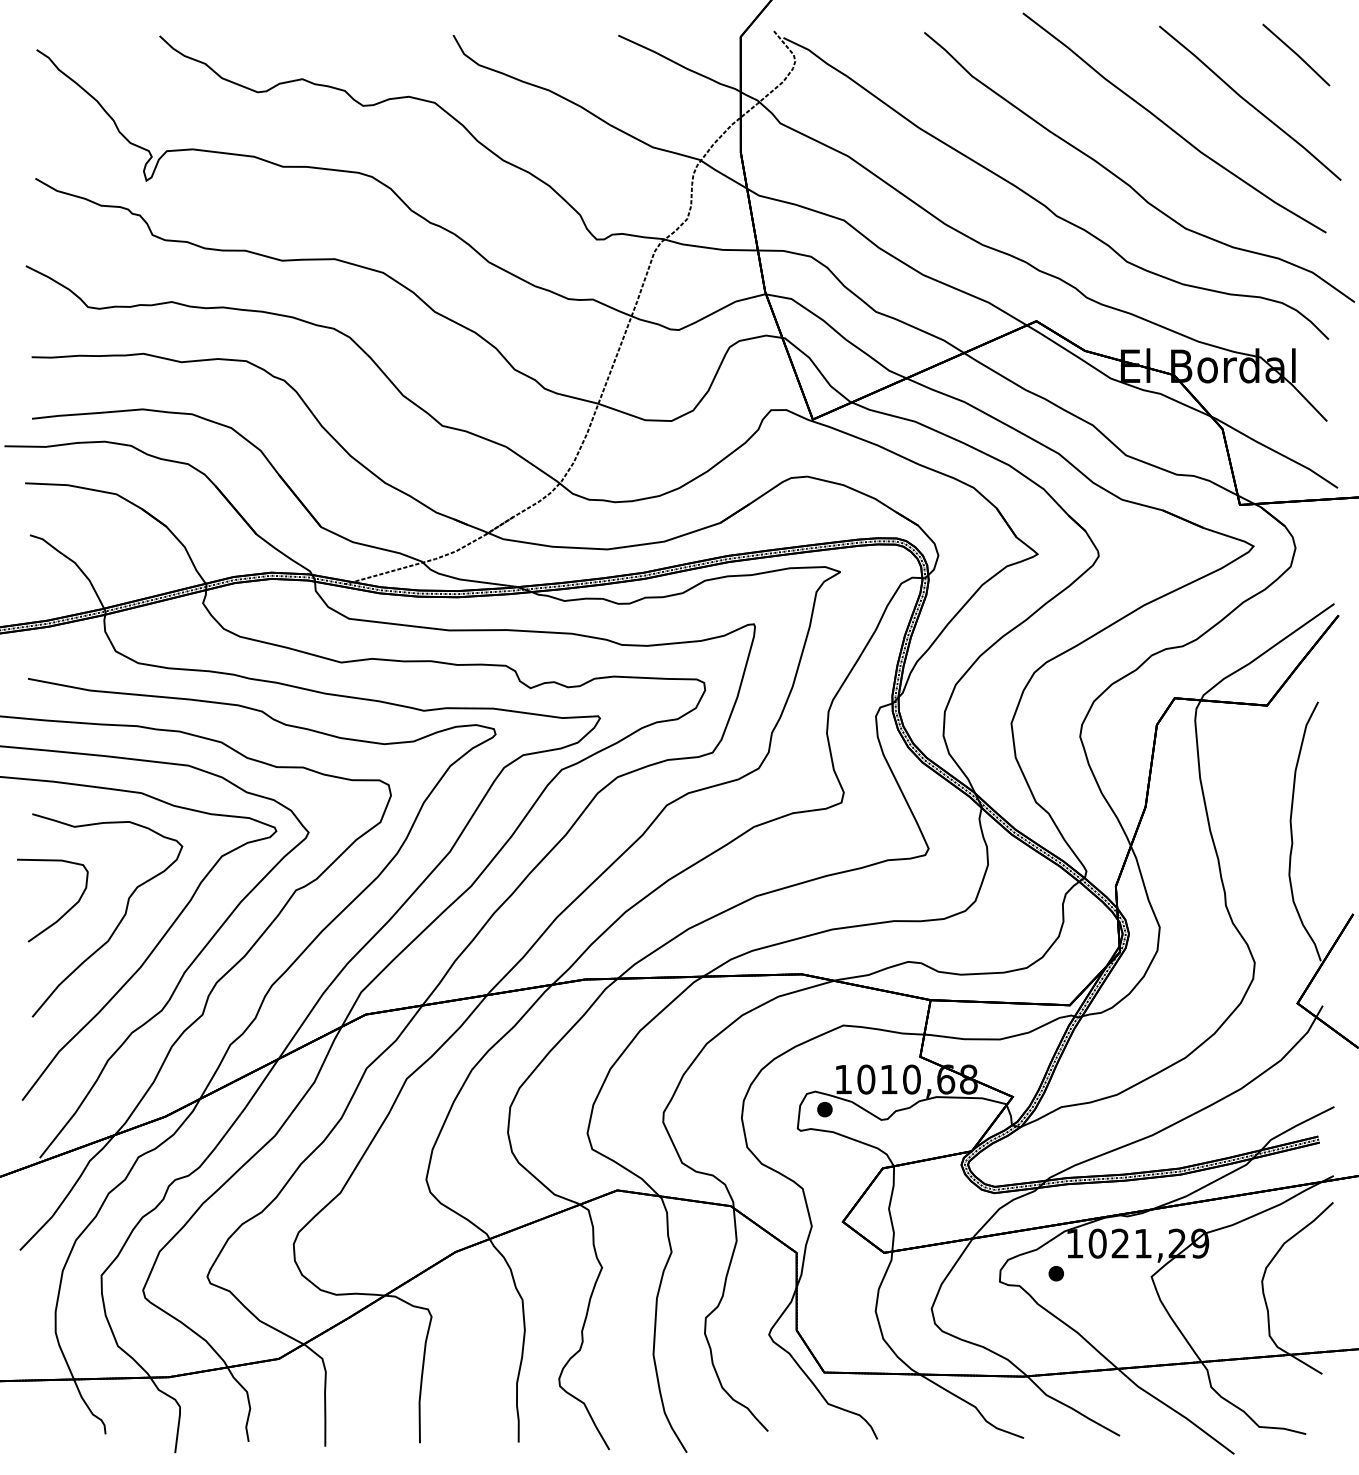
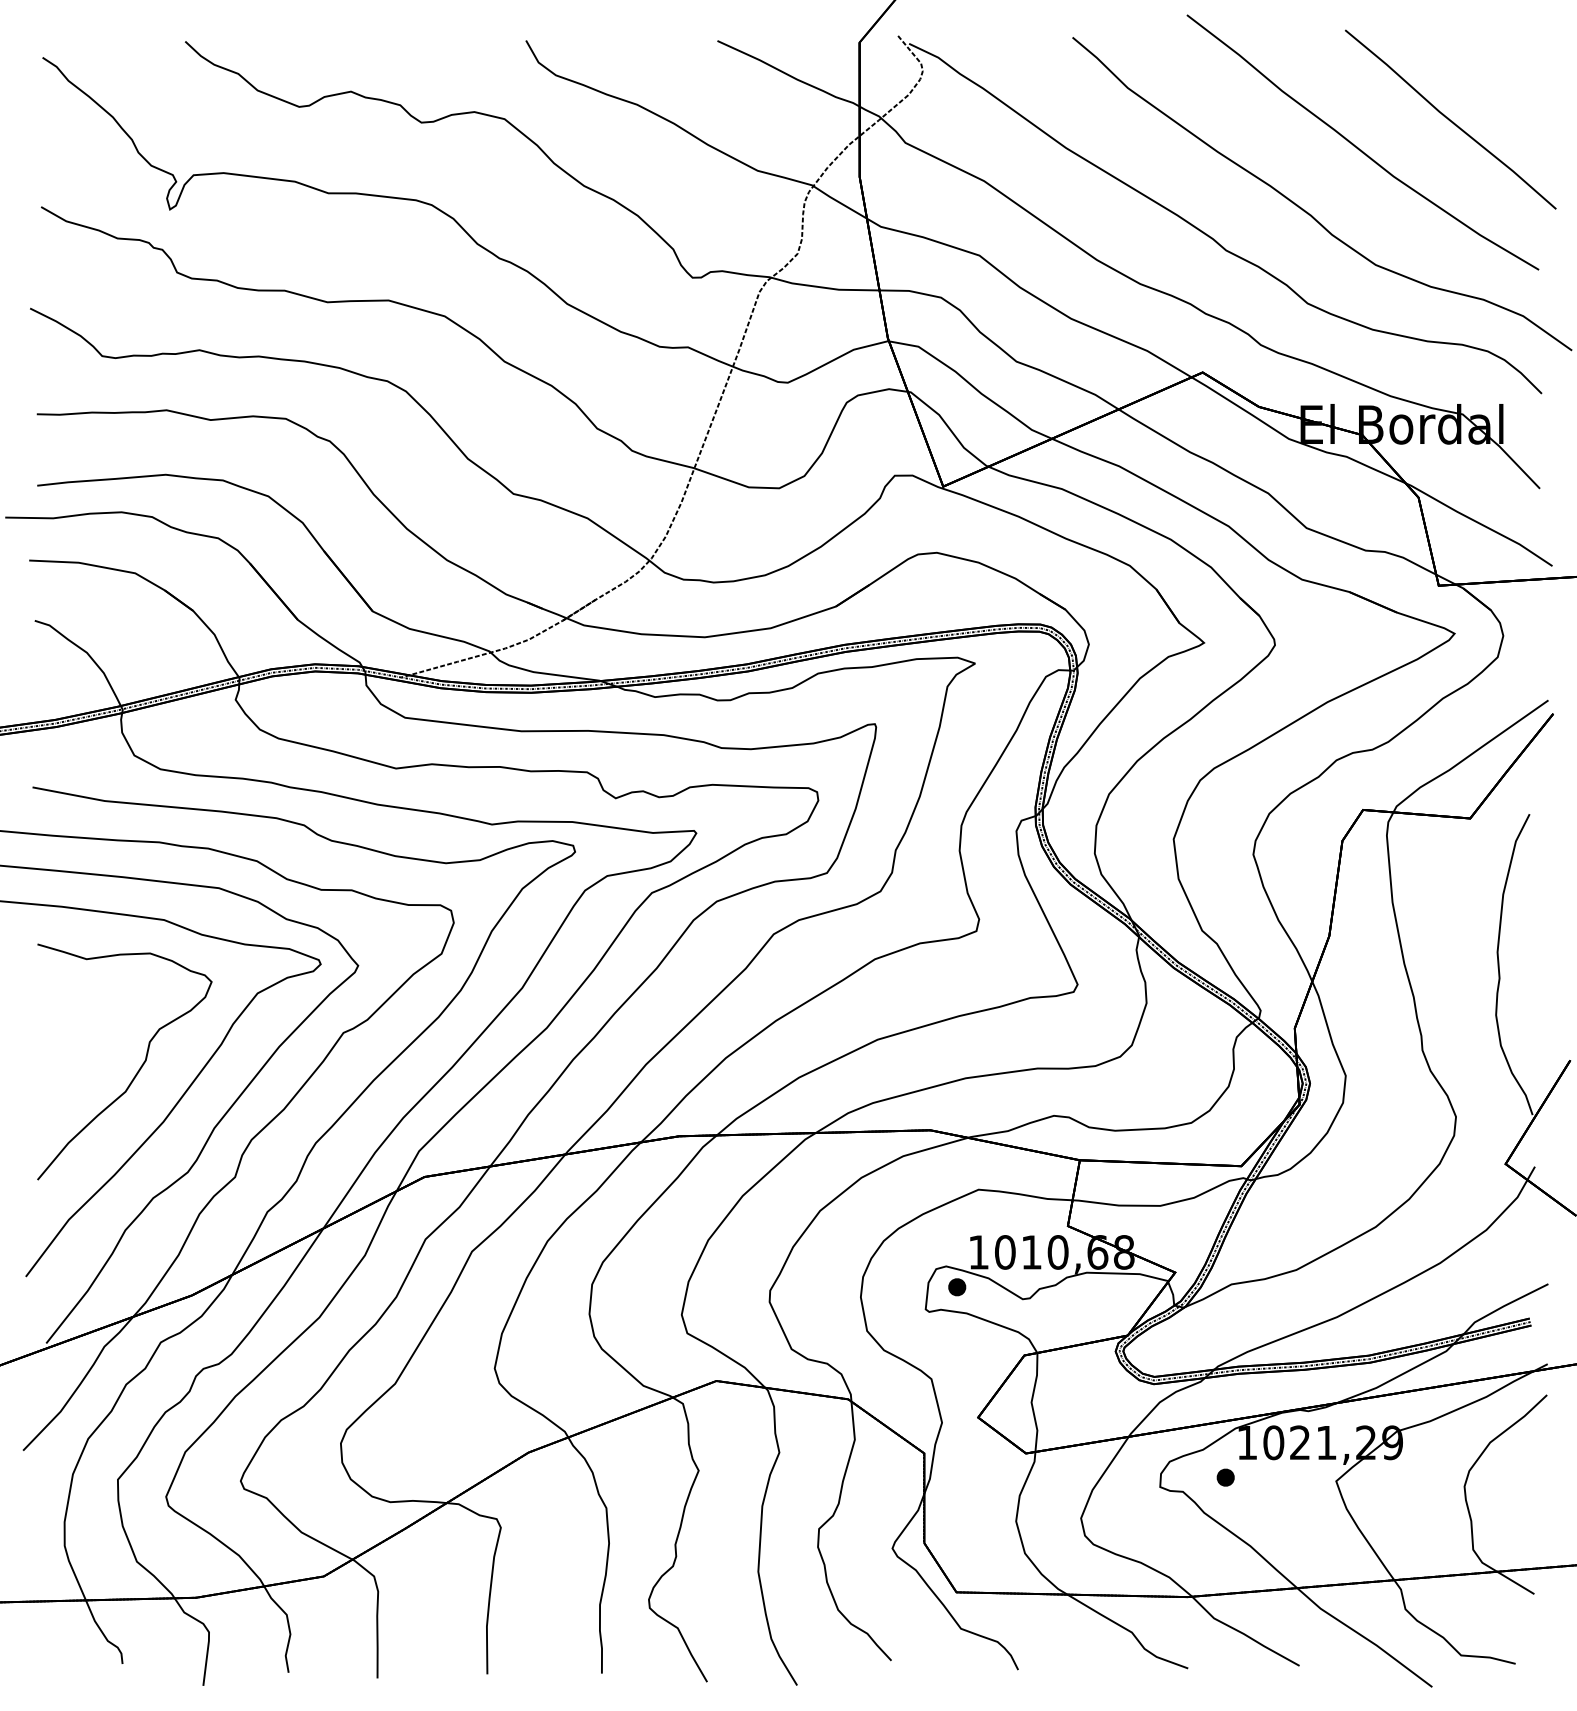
line: (1296, 54) -> (1504, 63), removed
curve: (65, 912) -> (76, 1058), removed

